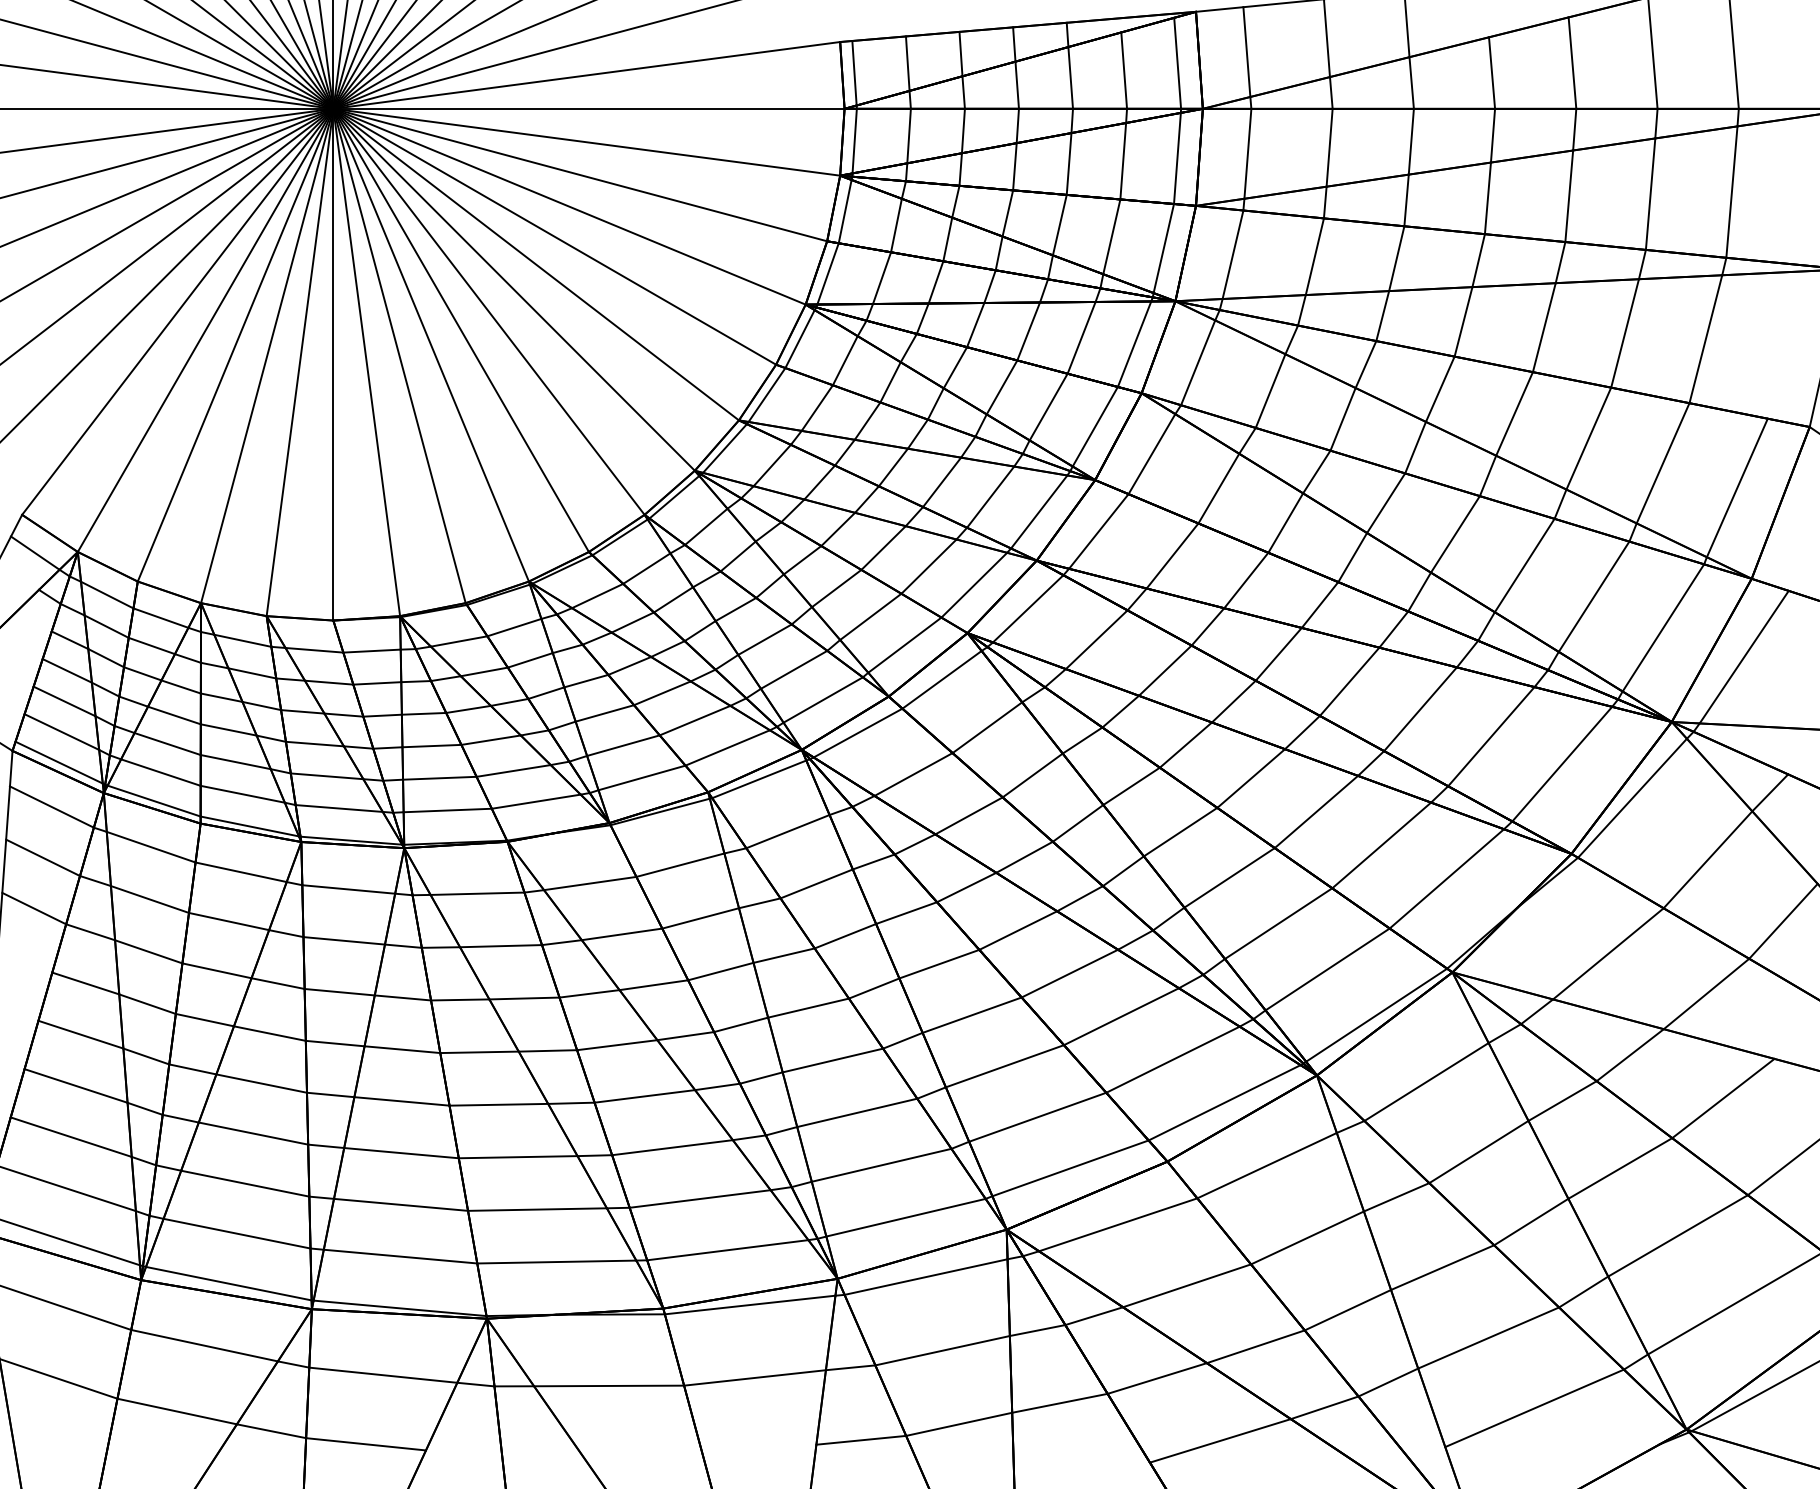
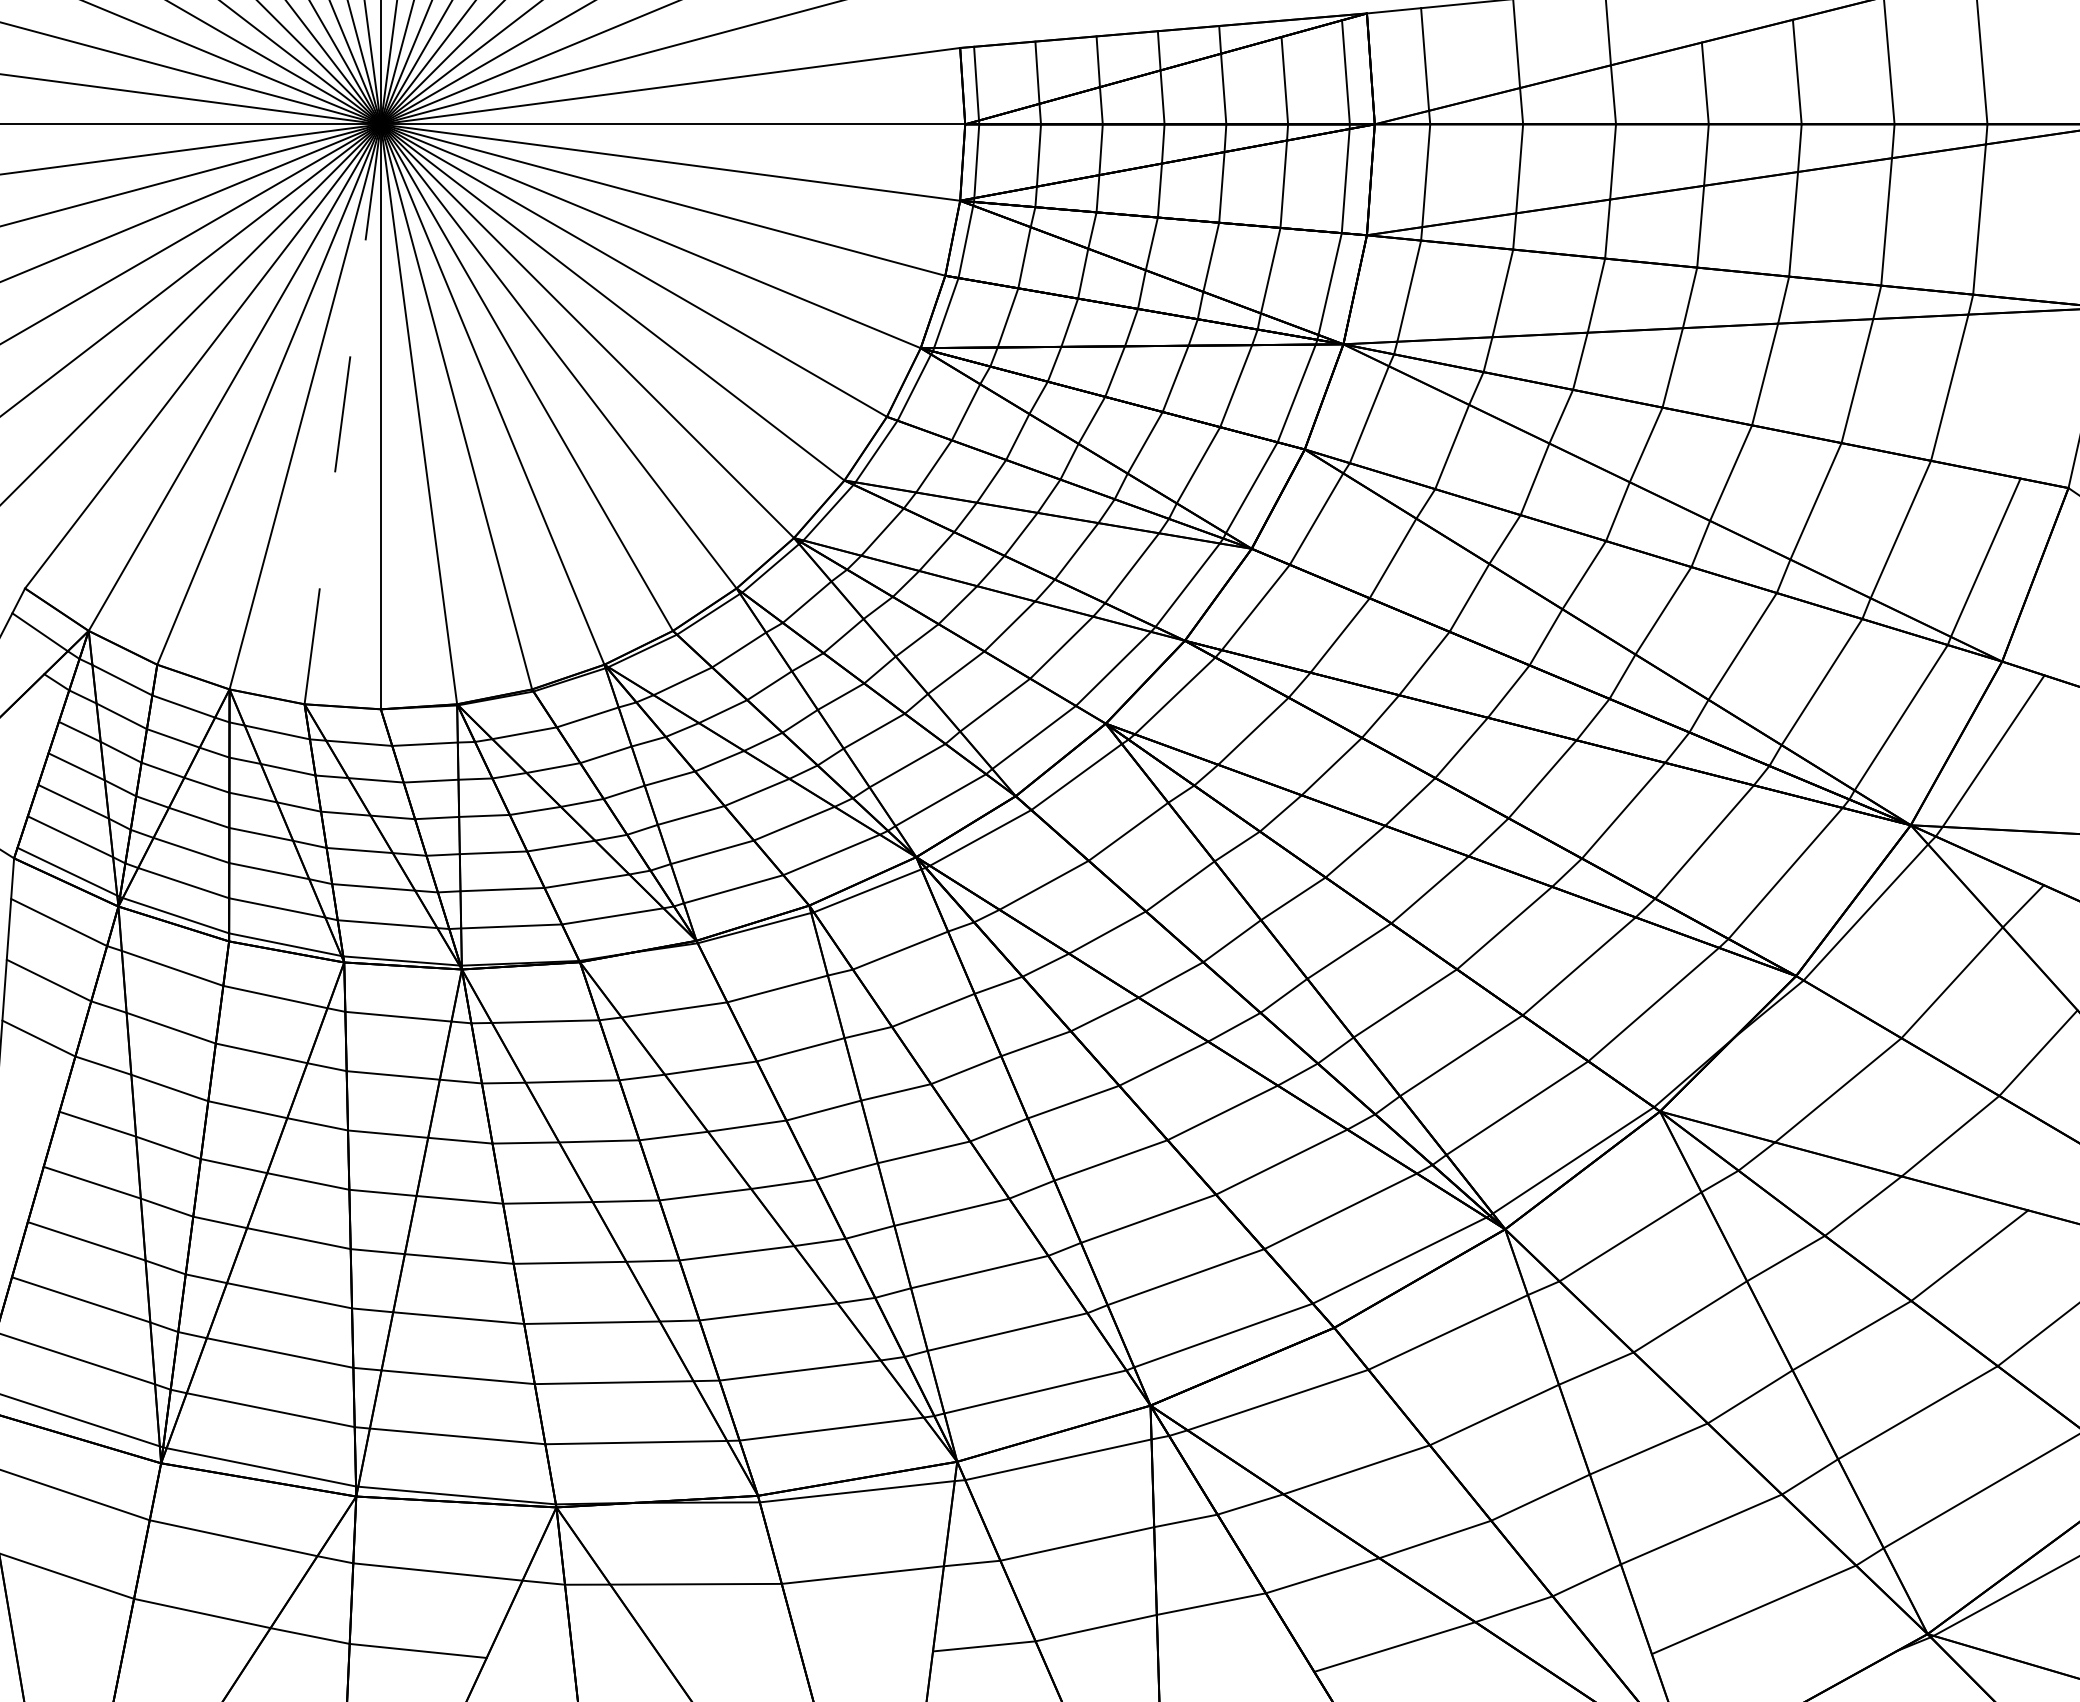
line: (299, 362) -> (342, 414), solid -> dashed

